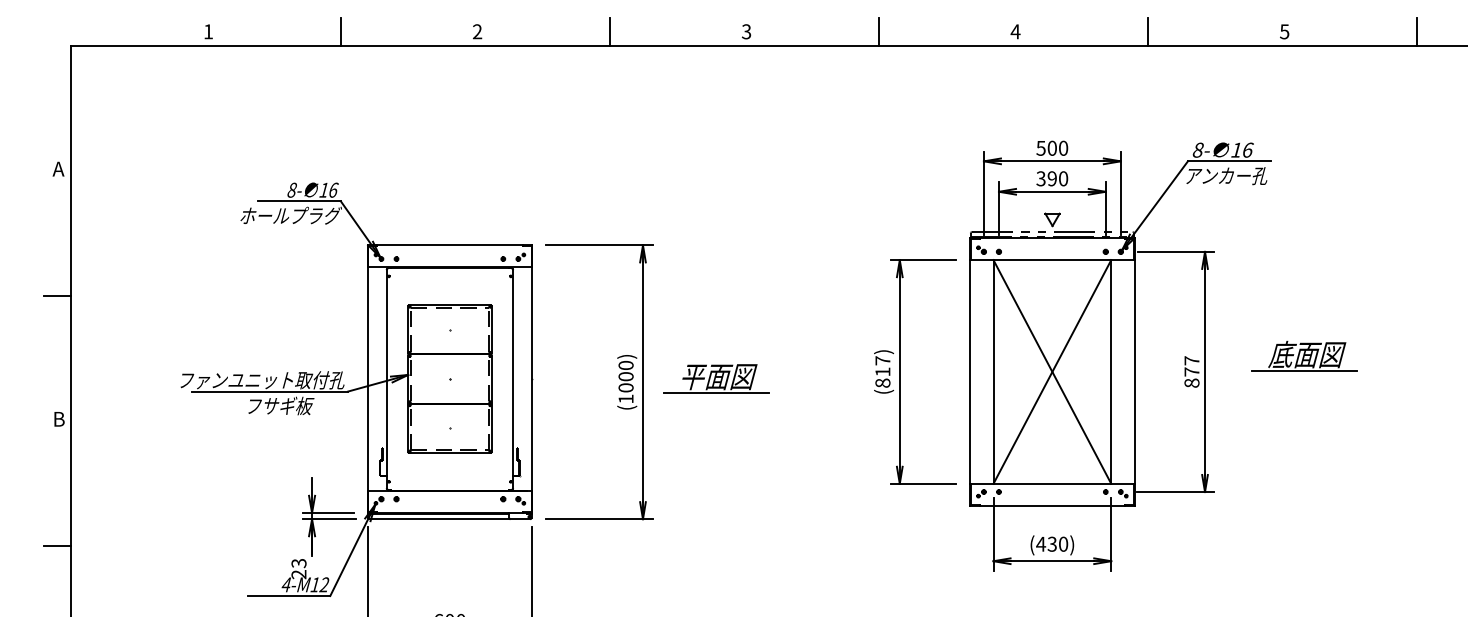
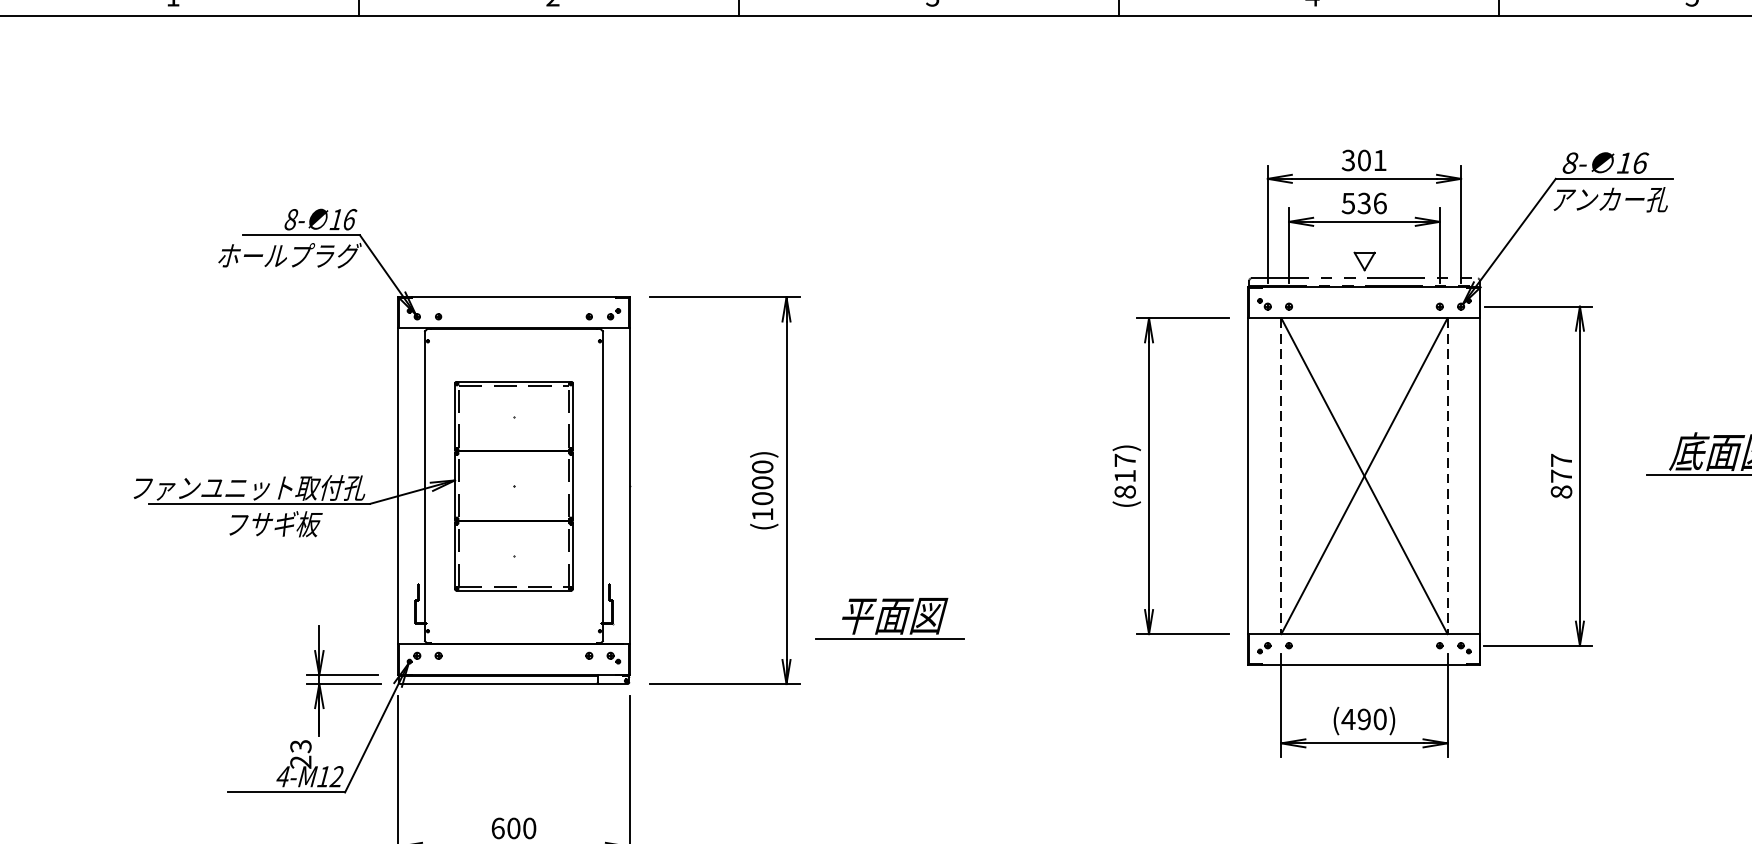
text: (1052, 147) -> (1364, 159), 500 -> 301
text: (1052, 178) -> (1364, 203), 390 -> 536
line: (993, 371) -> (1281, 475), solid -> dashed
line: (1111, 371) -> (1447, 475), solid -> dashed
part: (716, 378) -> (890, 618), moved
text: (1051, 544) -> (1363, 719), (430) -> (490)

